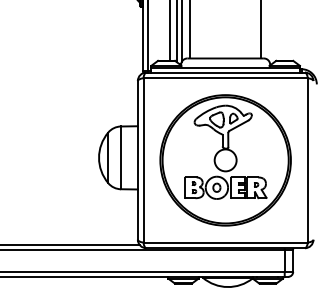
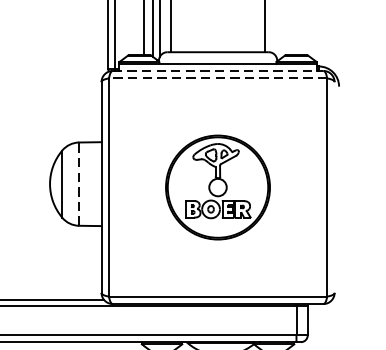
line: (226, 72) -> (219, 70), solid -> dashed
line: (225, 78) -> (217, 78), solid -> dashed
line: (120, 157) -> (78, 183), solid -> dashed
part: (225, 160) -> (217, 187), size x0.6

